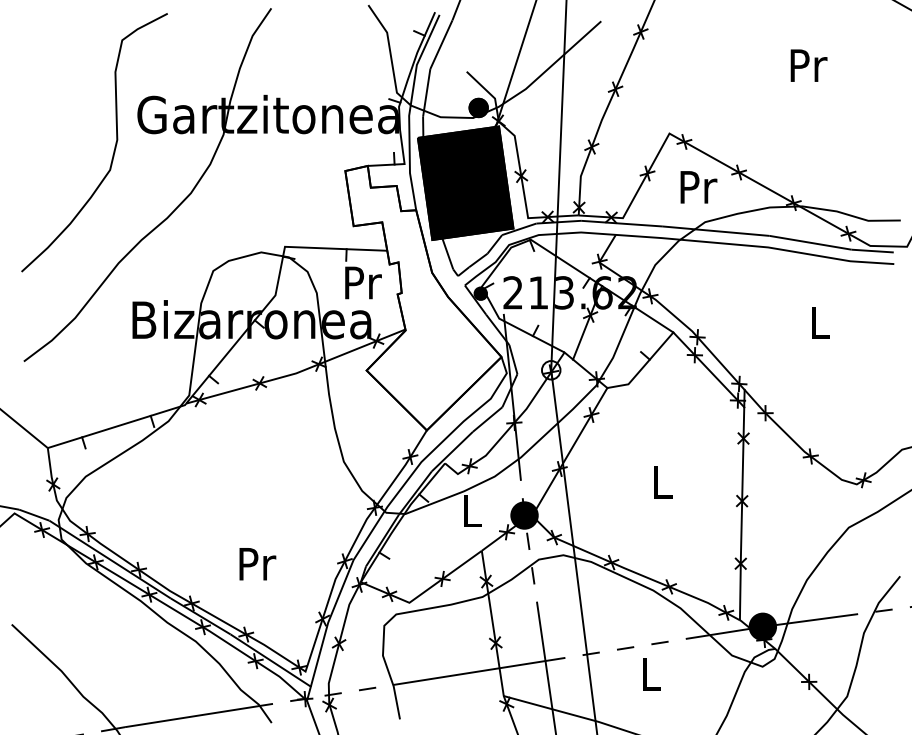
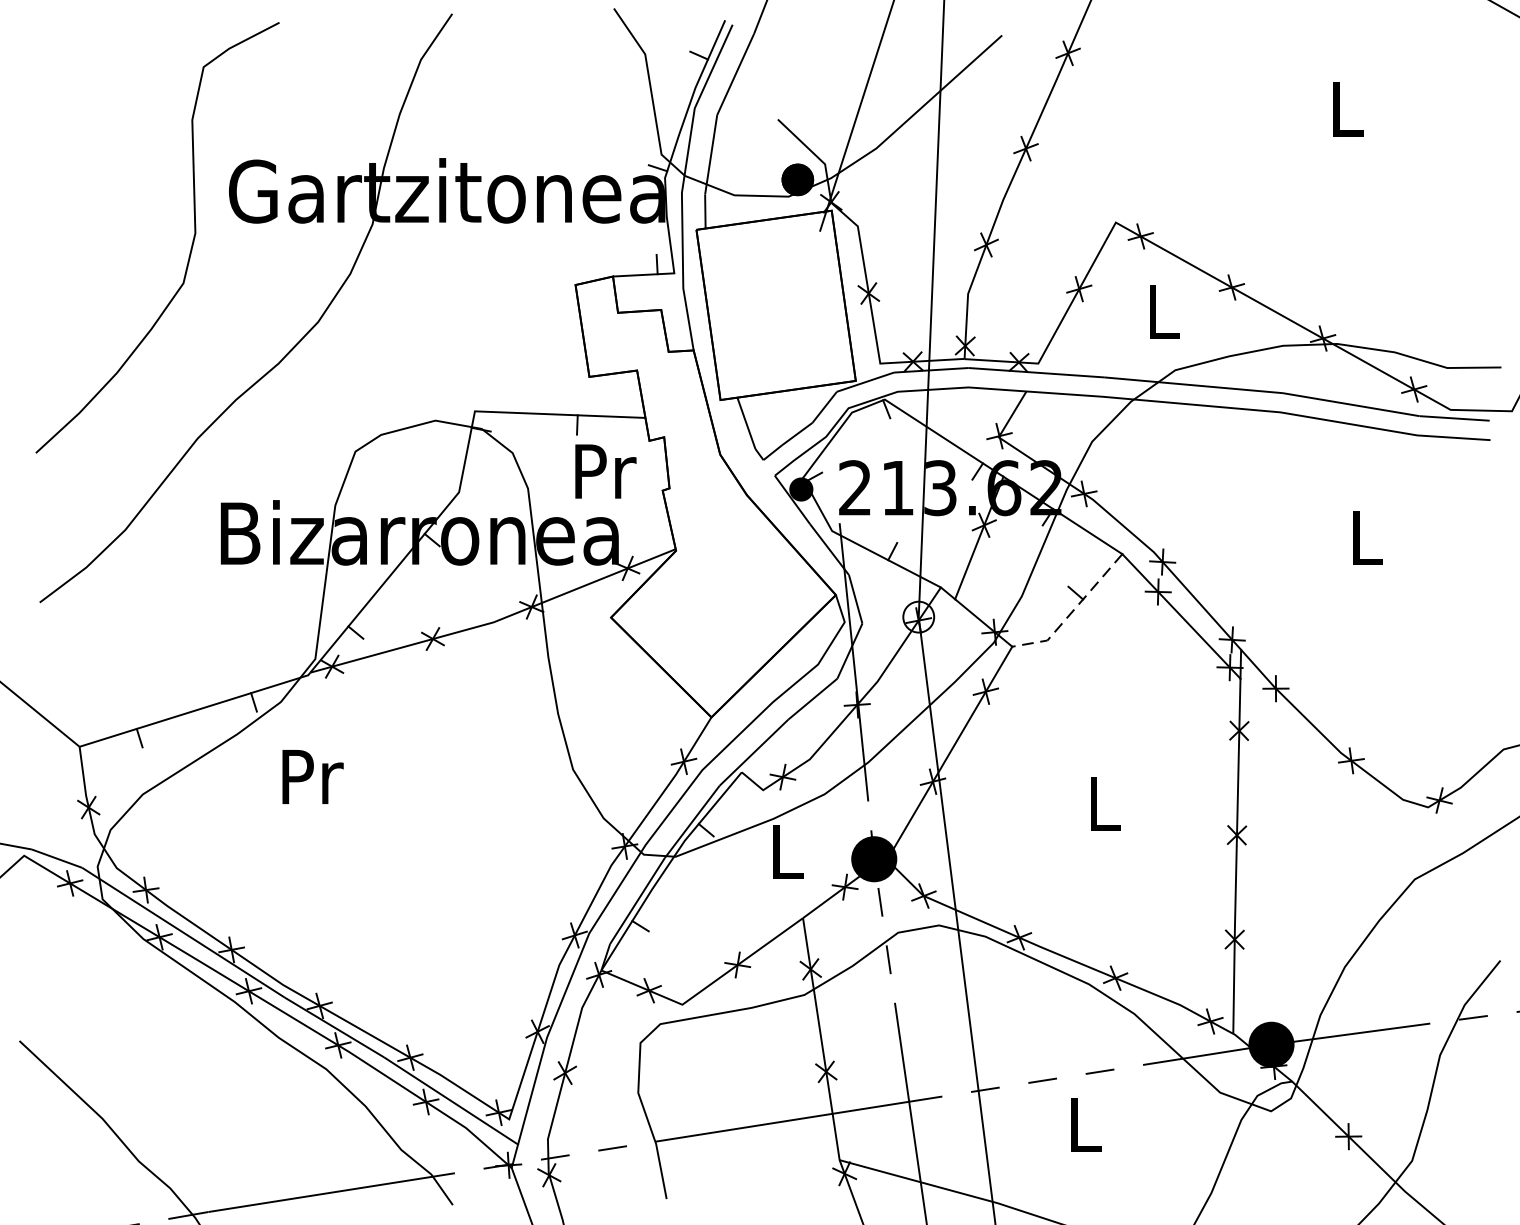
text: (808, 65) -> (1347, 109), Pr -> L
fill: (465, 183) -> (775, 305), removed
text: (698, 187) -> (1164, 312), Pr -> L
line: (643, 367) -> (1072, 612), solid -> dashed
text: (257, 564) -> (312, 777), moved

